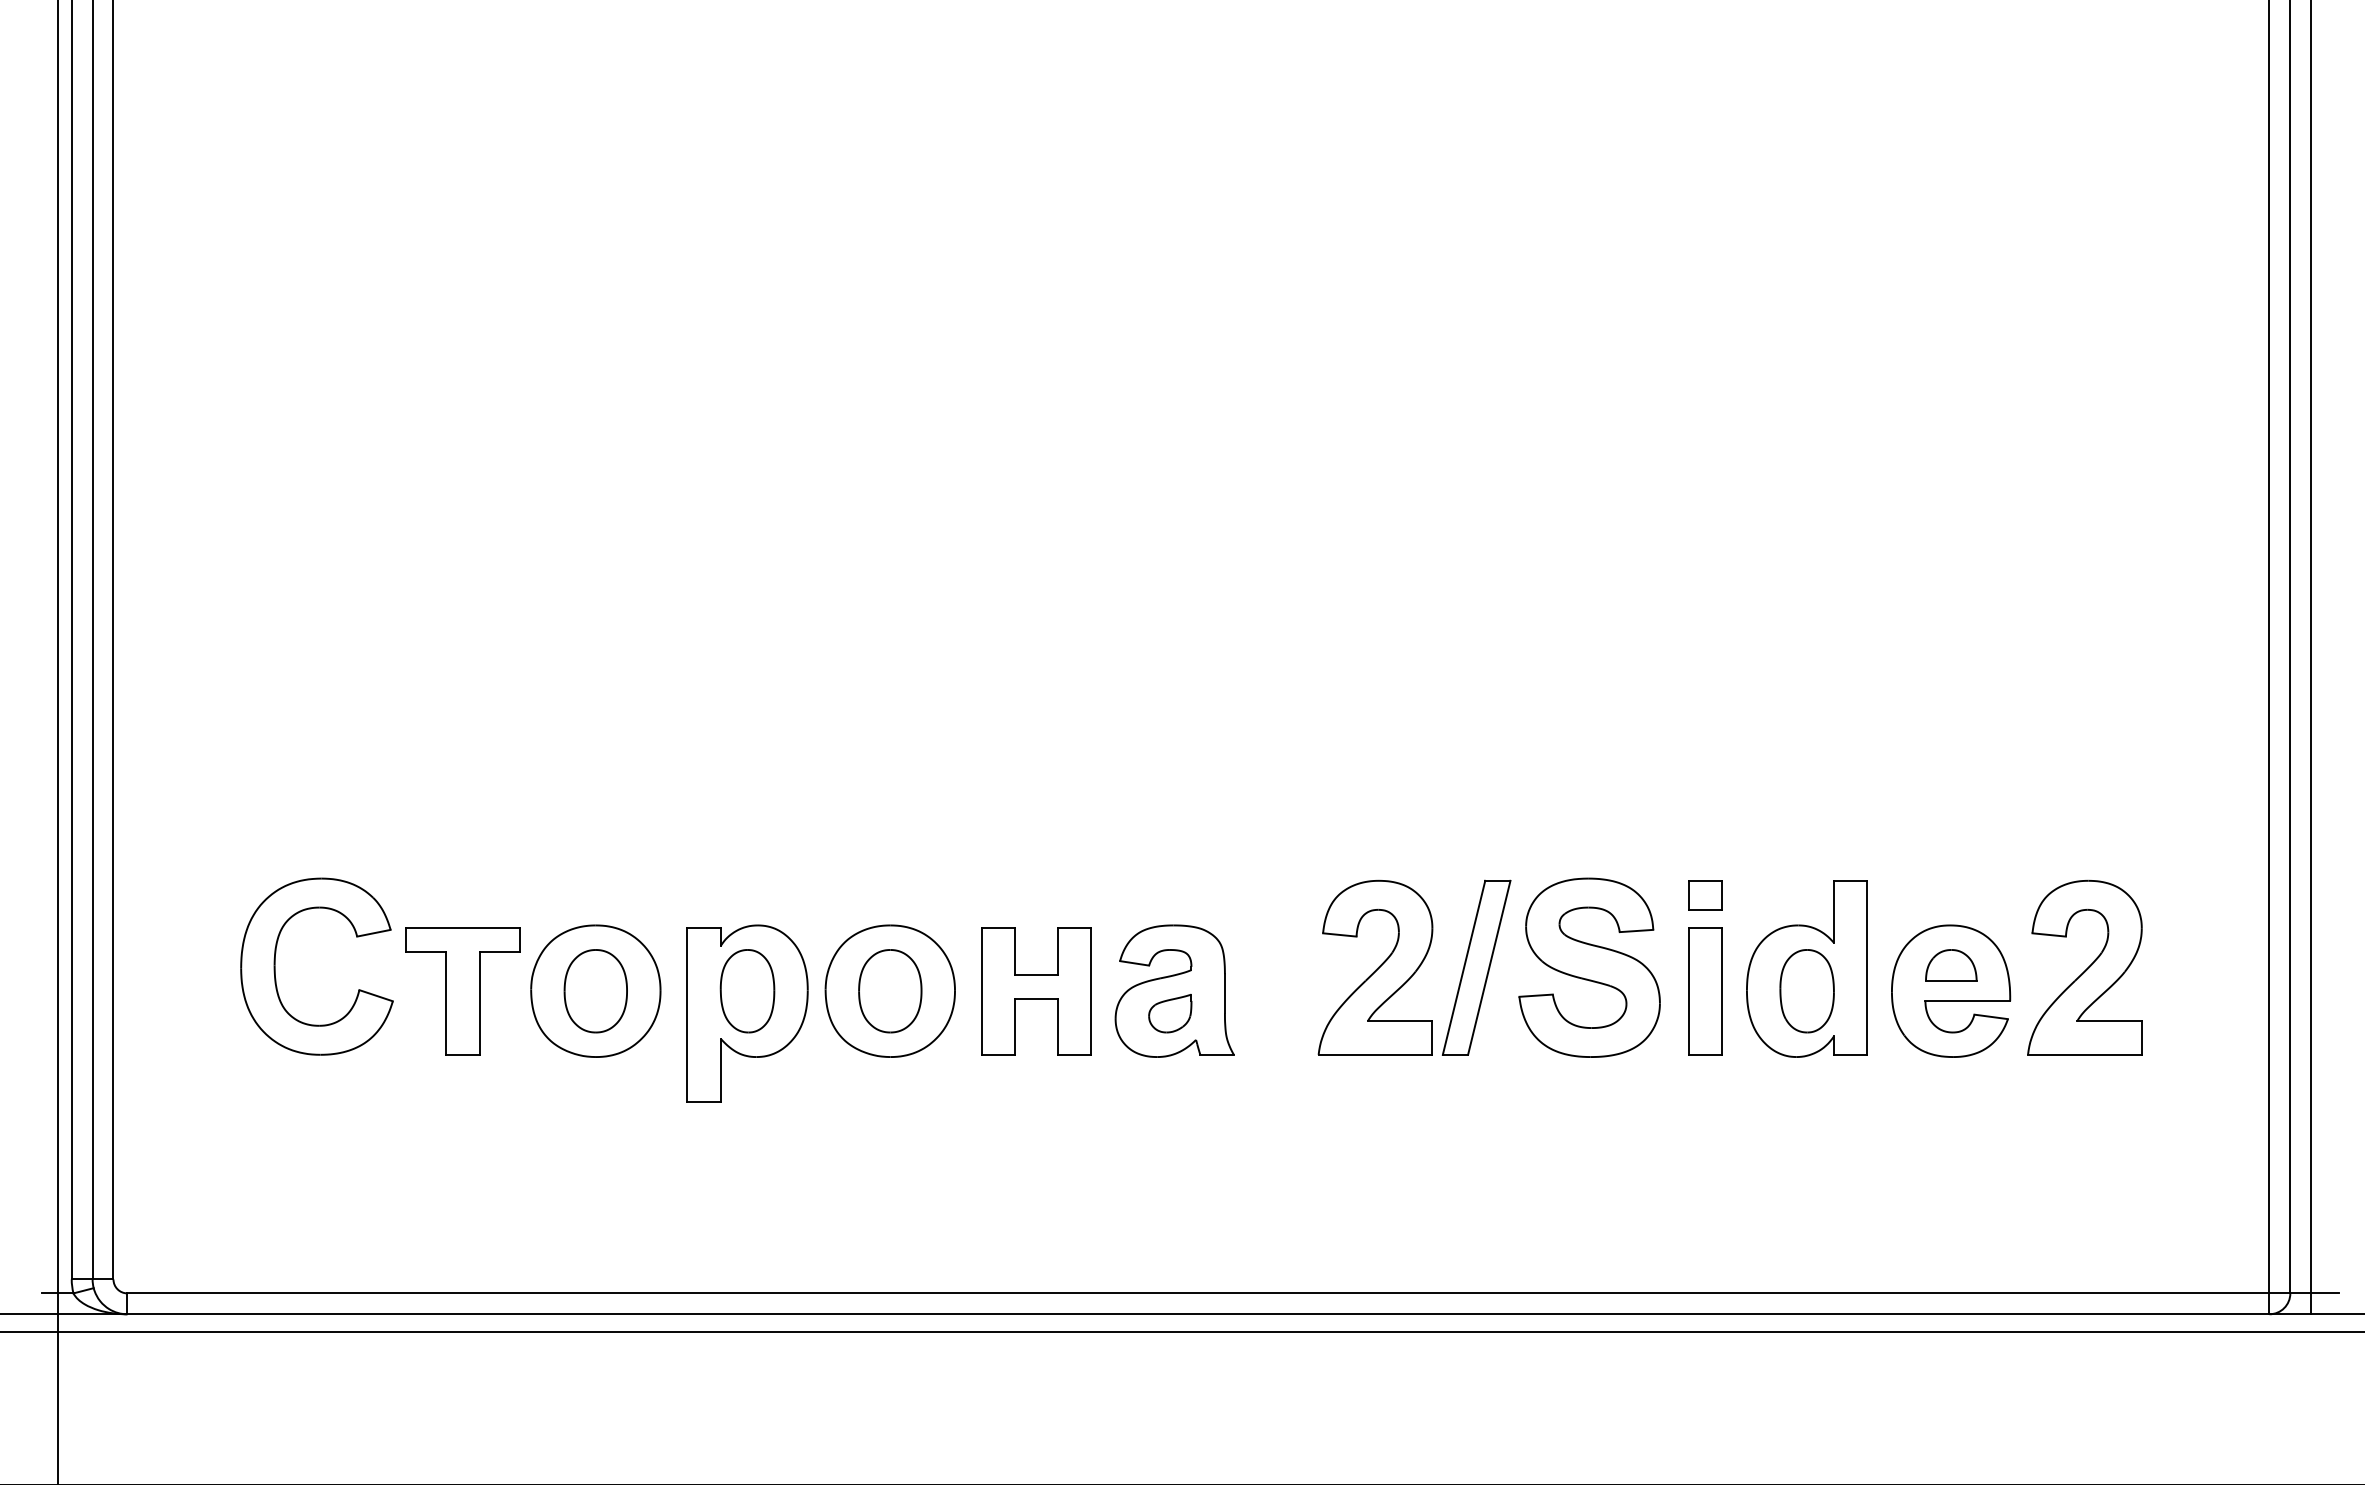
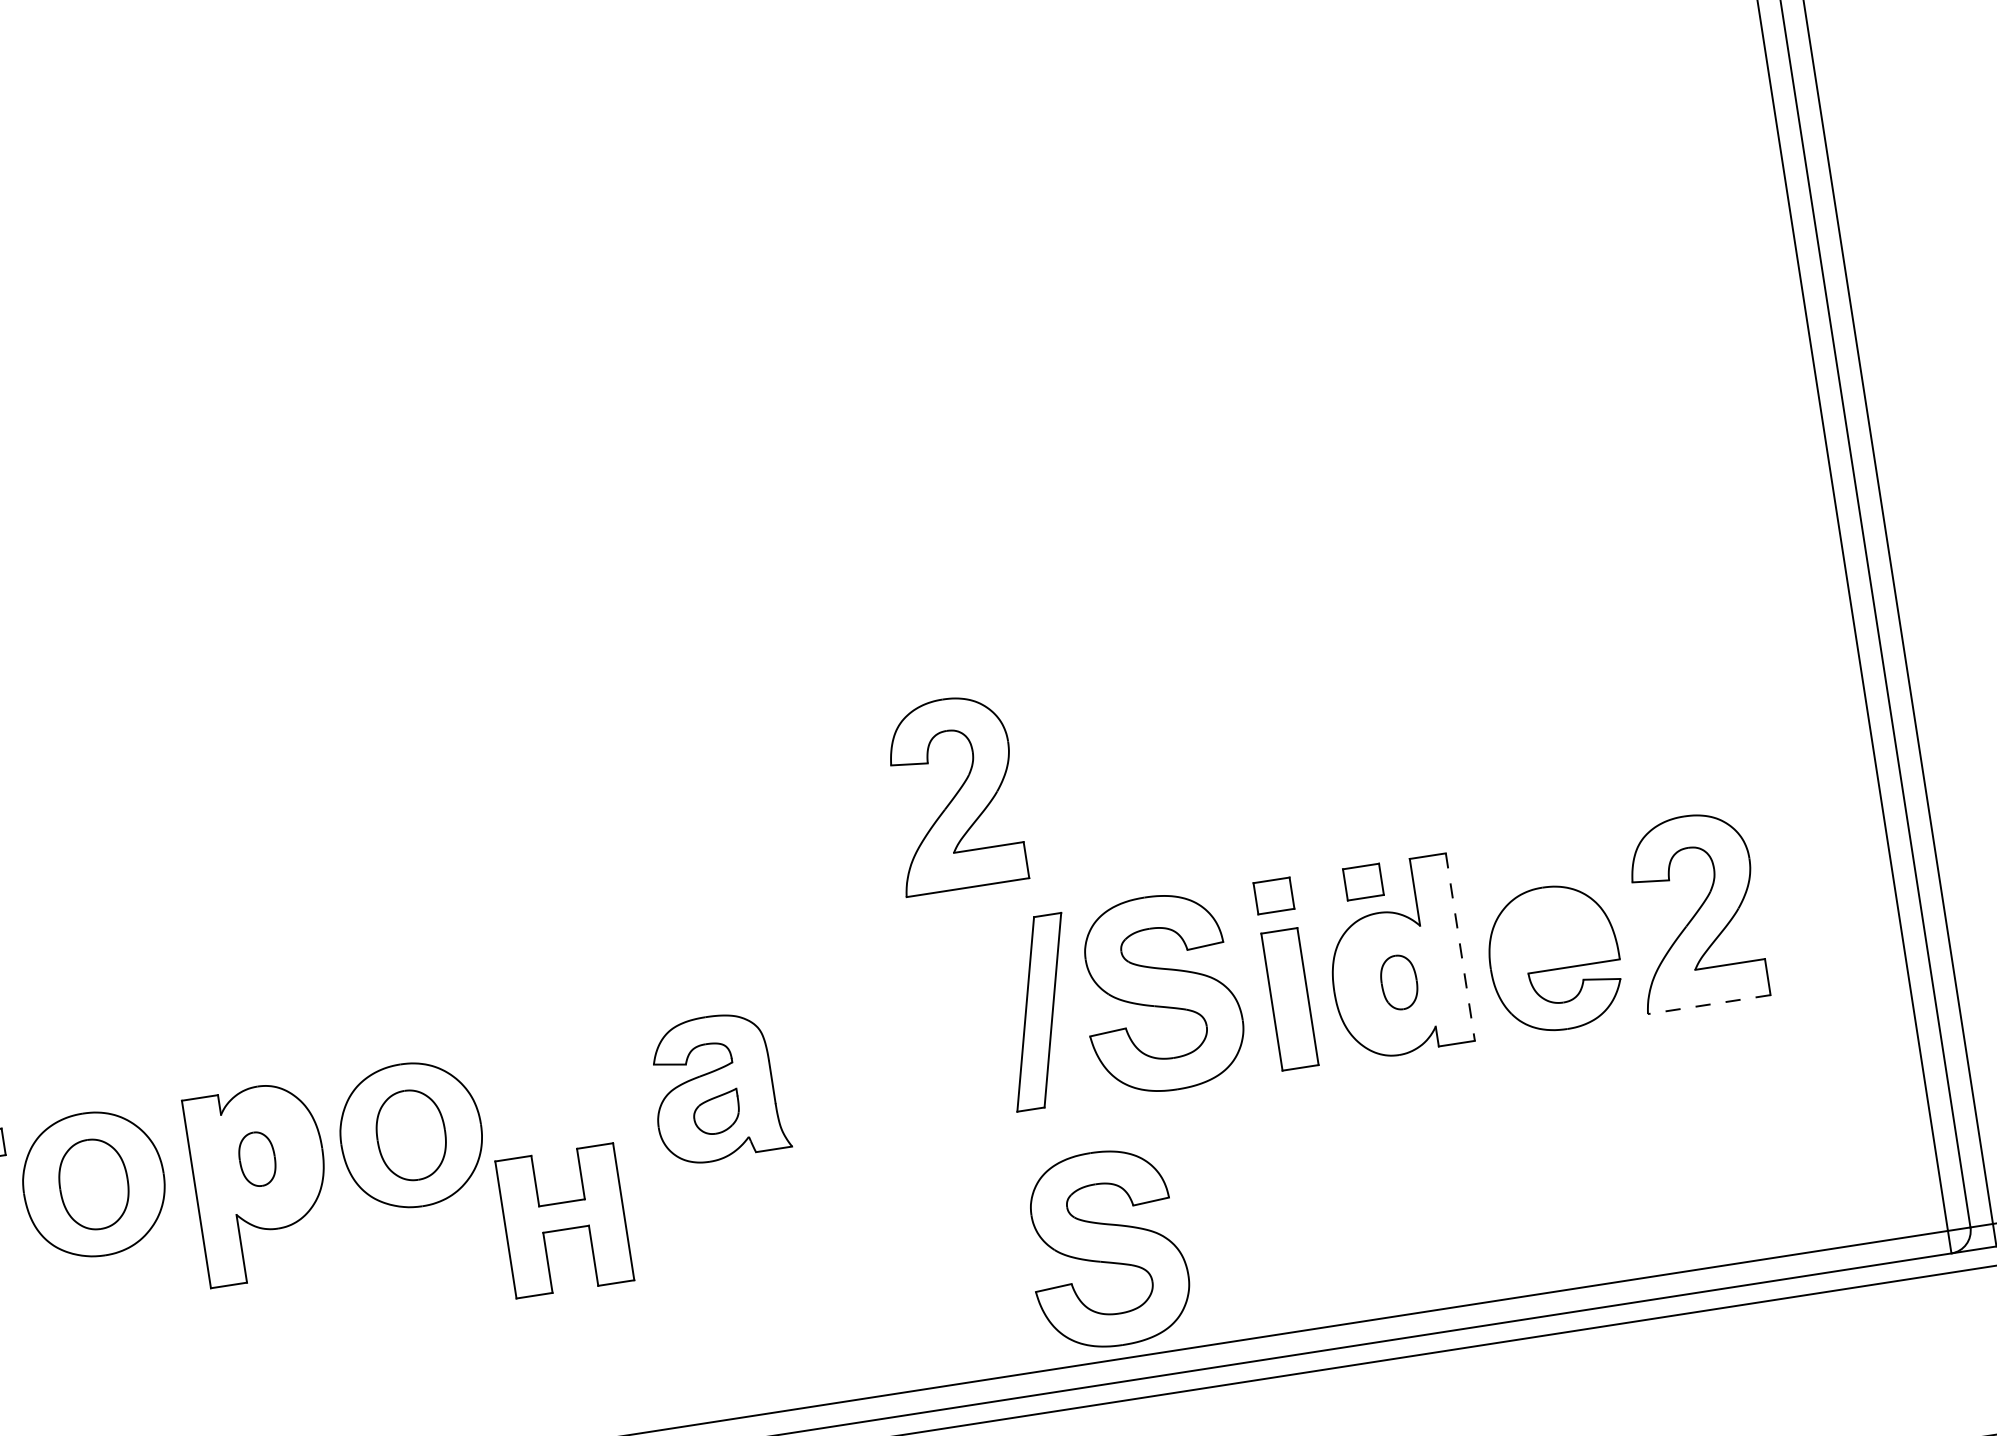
part: (1788, 895) -> (1363, 882), added
part: (1951, 965) -> (1550, 930), removed
part: (1375, 967) -> (953, 793), moved
line: (1867, 968) -> (1460, 947), solid -> dashed
part: (747, 991) -> (257, 1159), size x0.6
part: (1036, 991) -> (564, 1221), moved
part: (1806, 991) -> (1398, 982), size x0.6
line: (2084, 1054) -> (1708, 1004), solid -> dashed
part: (1504, 1191) -> (1106, 1248), added

